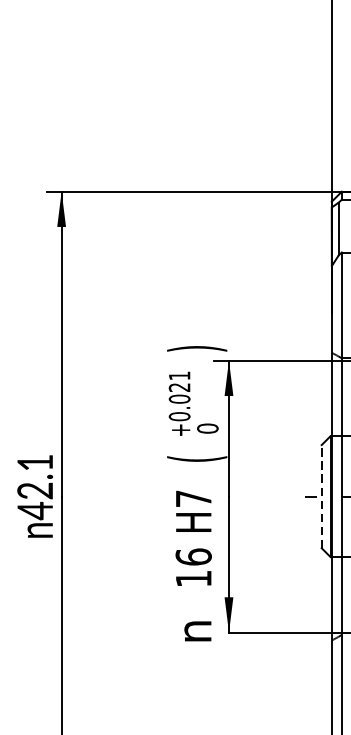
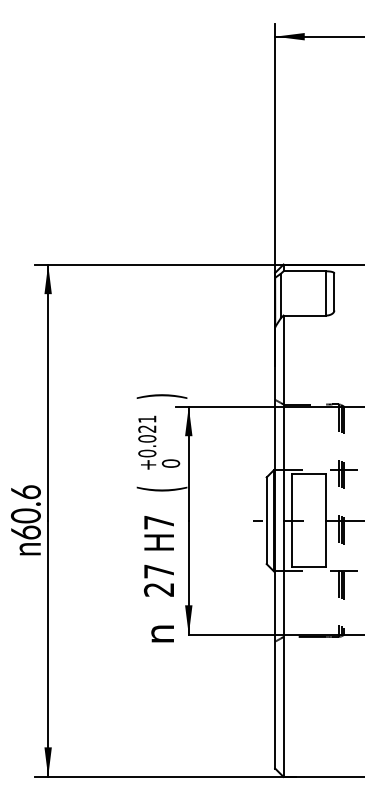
text: (34, 486) -> (25, 512), 42.1 -> 60.6
line: (321, 496) -> (266, 520), dashed -> solid
text: (192, 567) -> (158, 580), 16 -> 27

